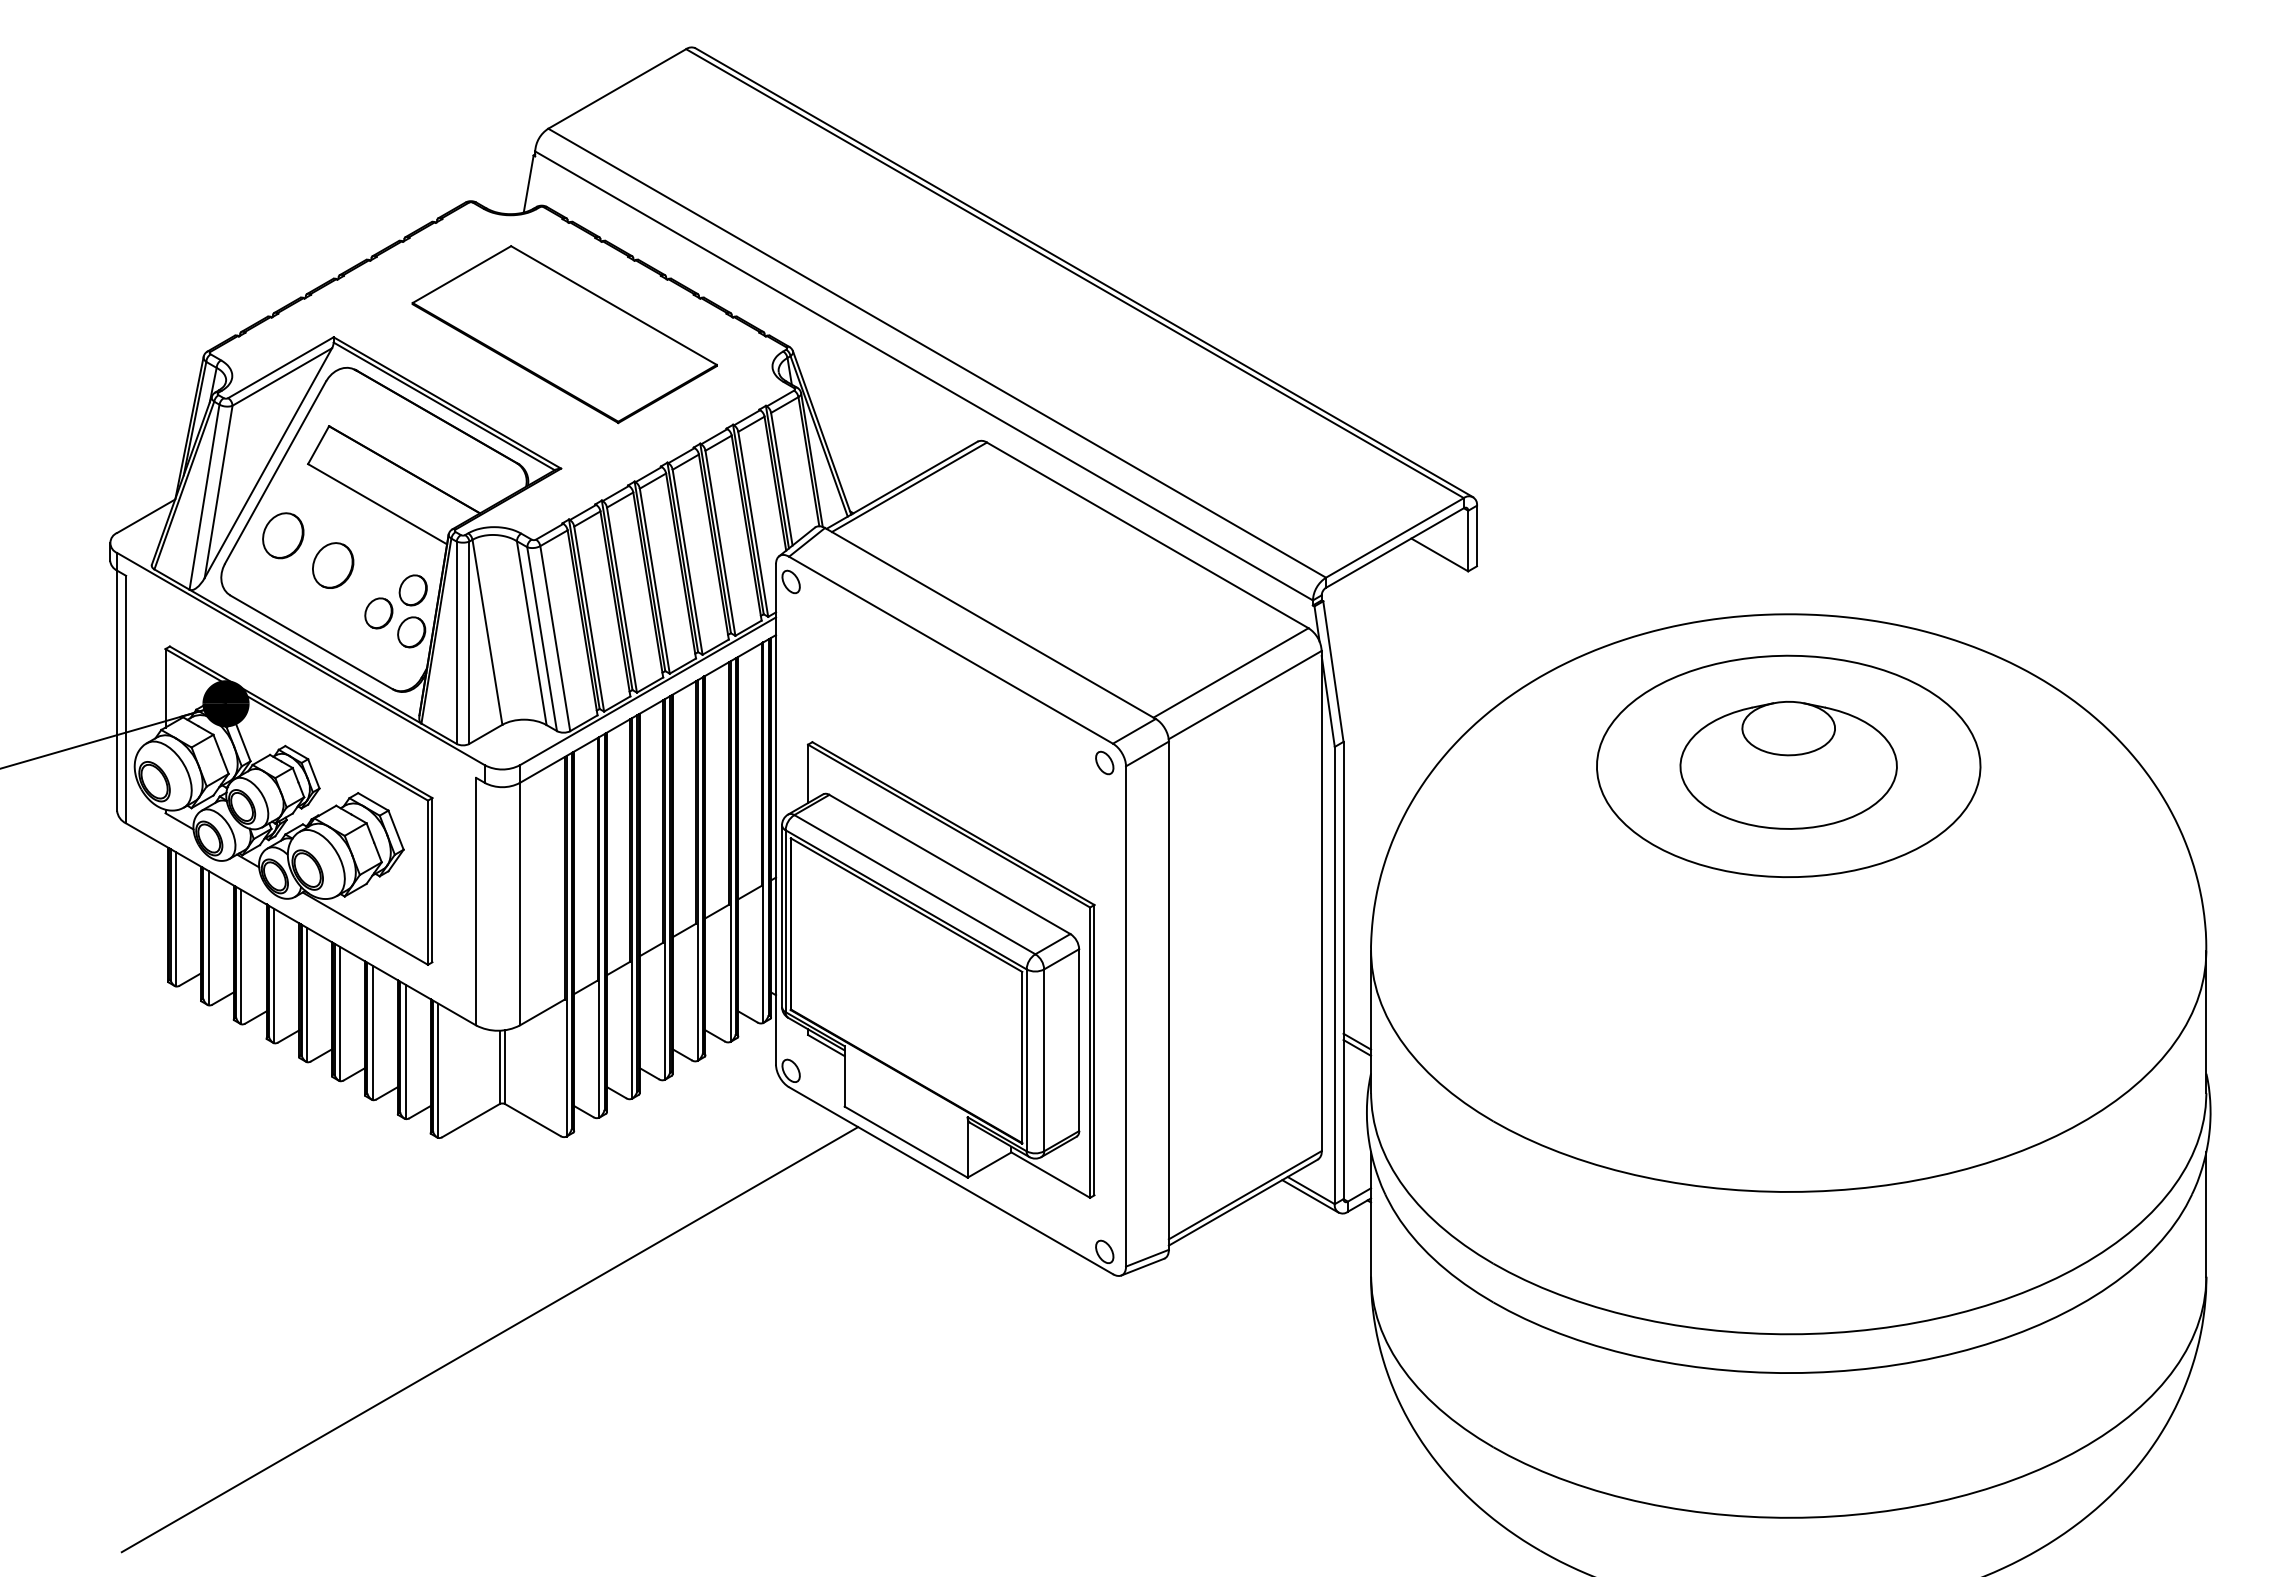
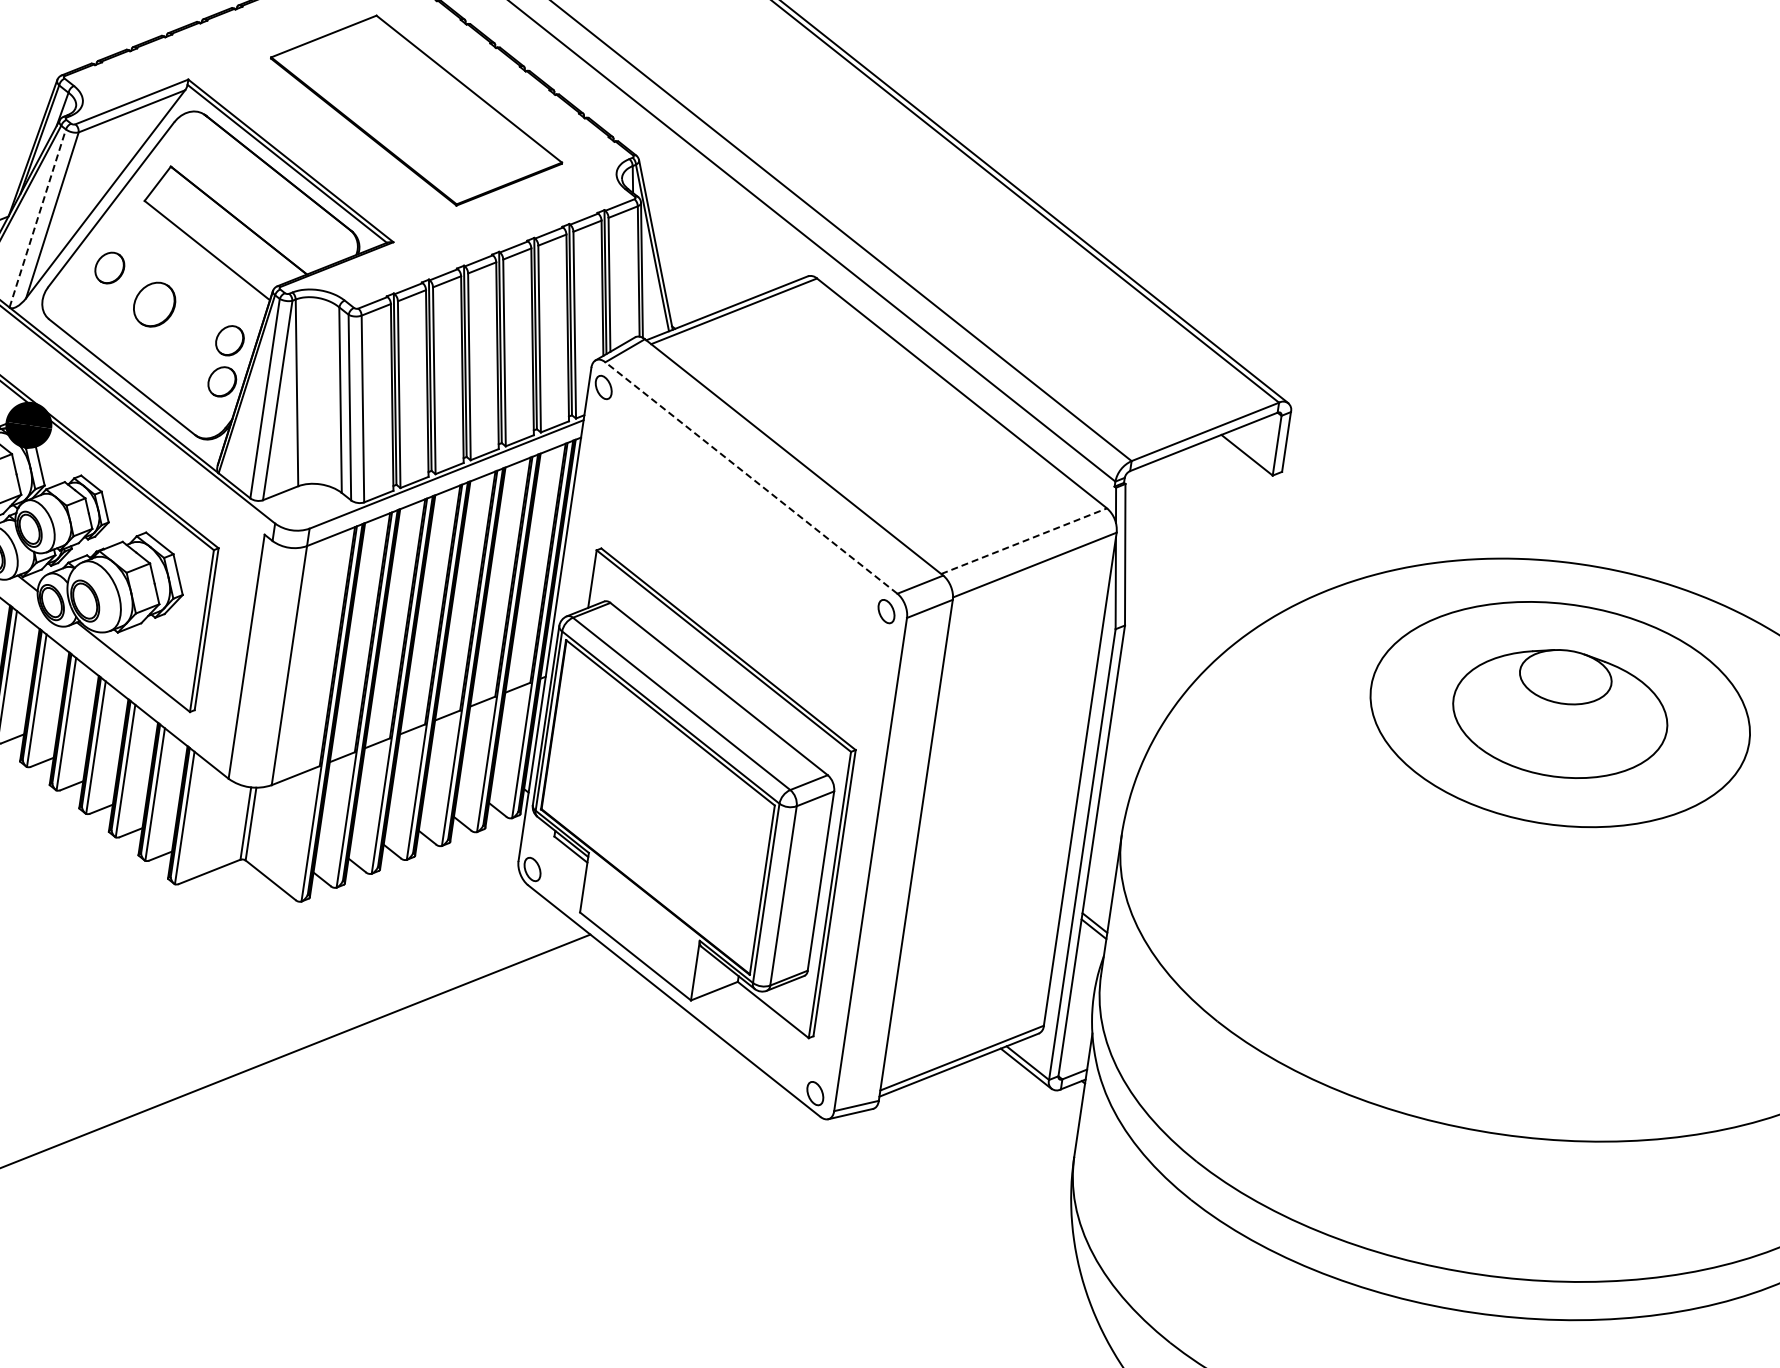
line: (204, 497) -> (37, 218), solid -> dashed
part: (283, 535) -> (110, 267), size x0.7
part: (378, 613) -> (192, 358), removed
line: (951, 650) -> (751, 478), solid -> dashed
line: (1231, 672) -> (1024, 540), solid -> dashed

